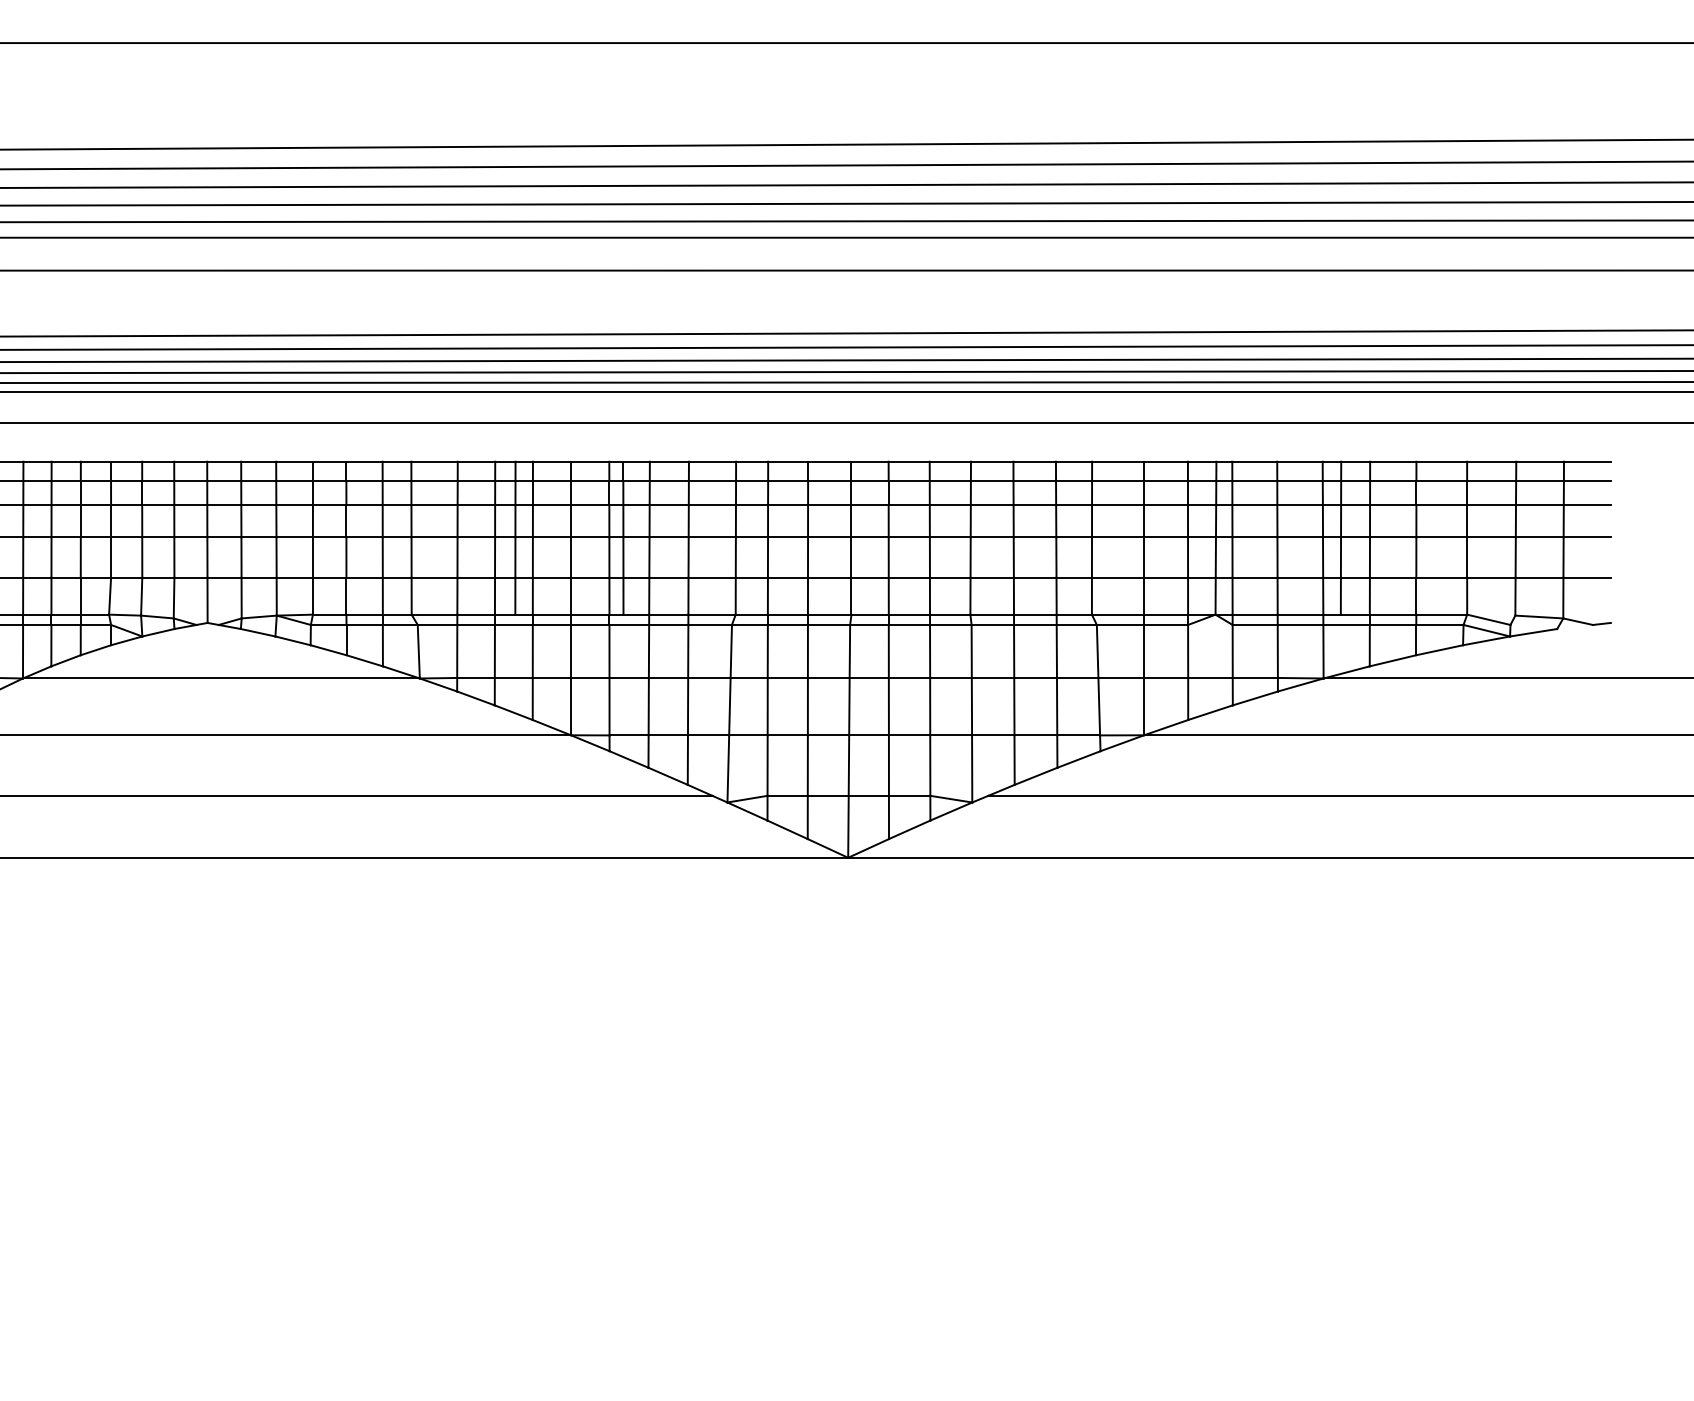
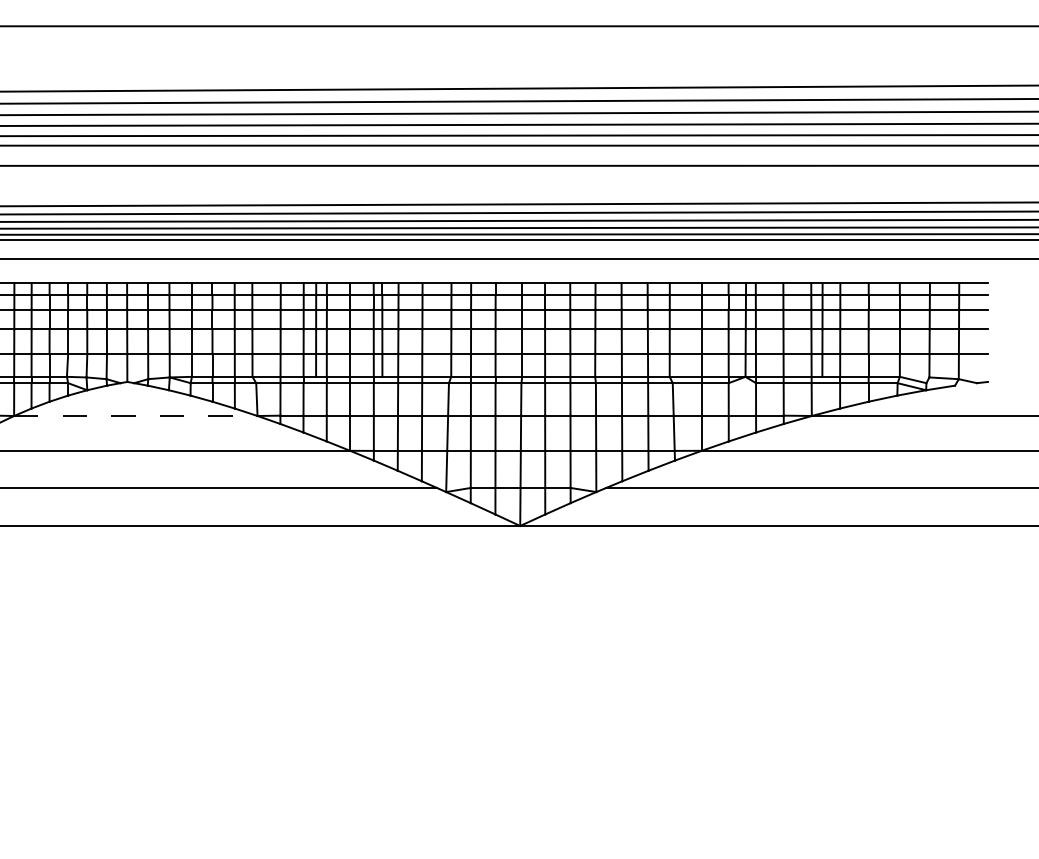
line: (220, 679) -> (135, 416), solid -> dashed

